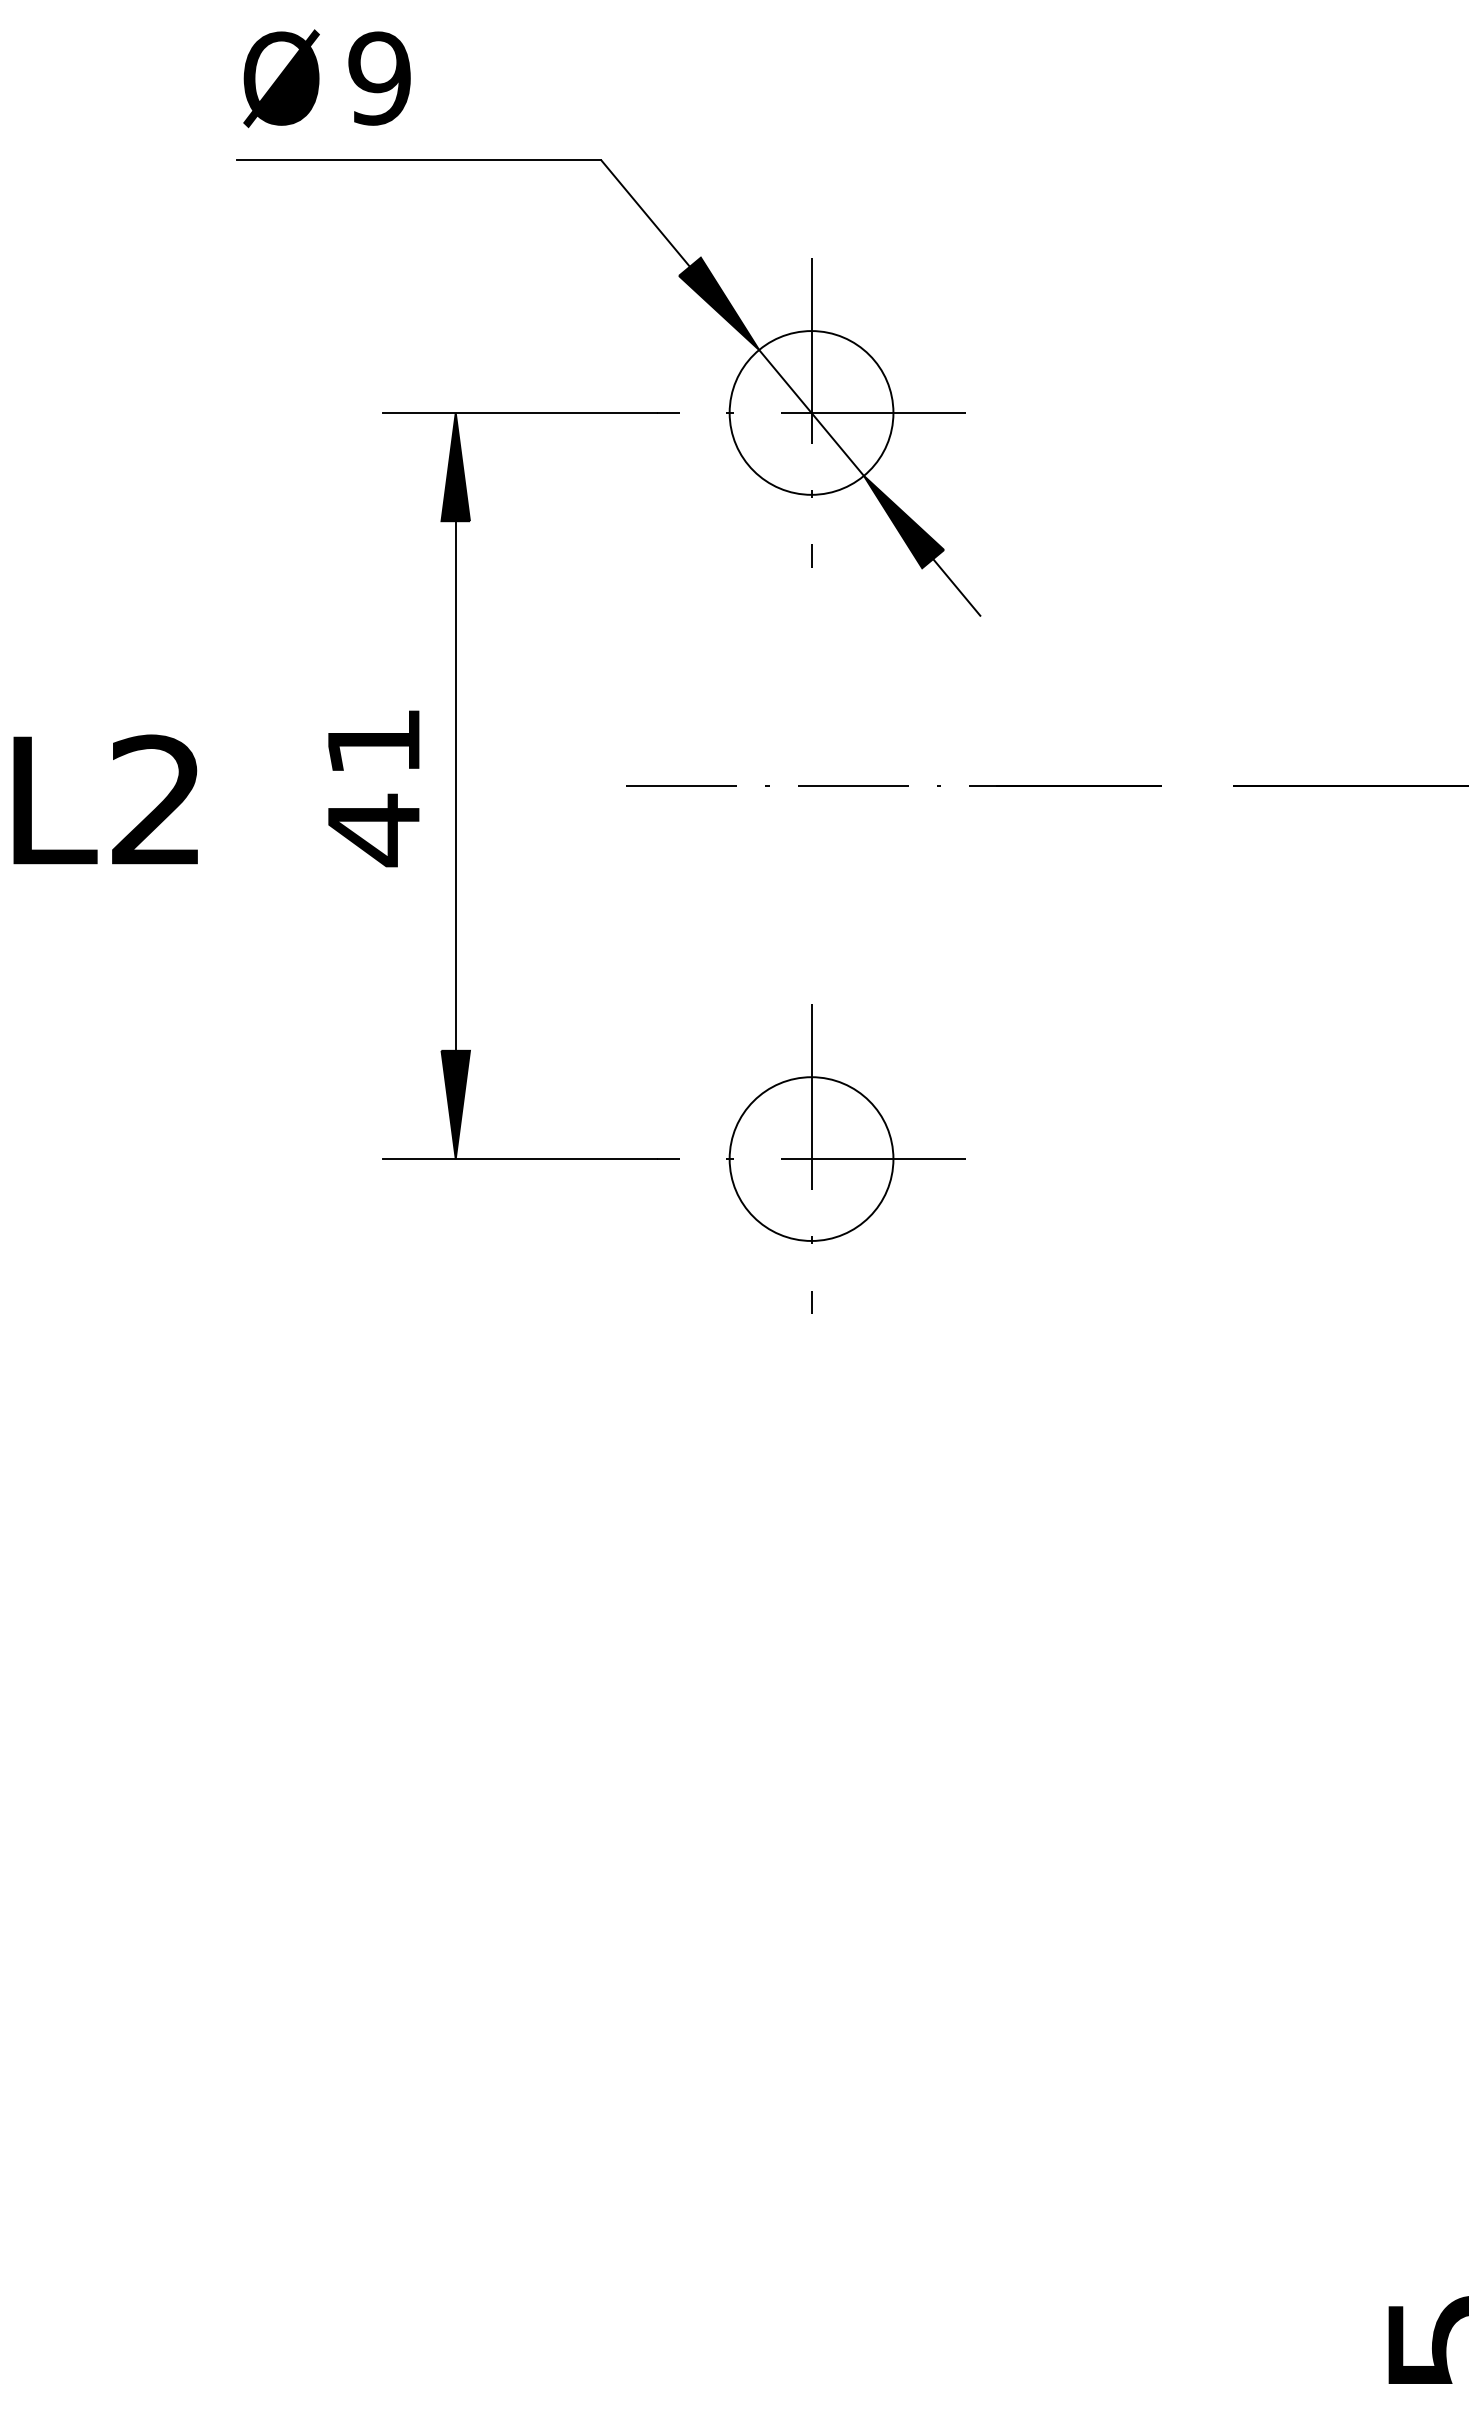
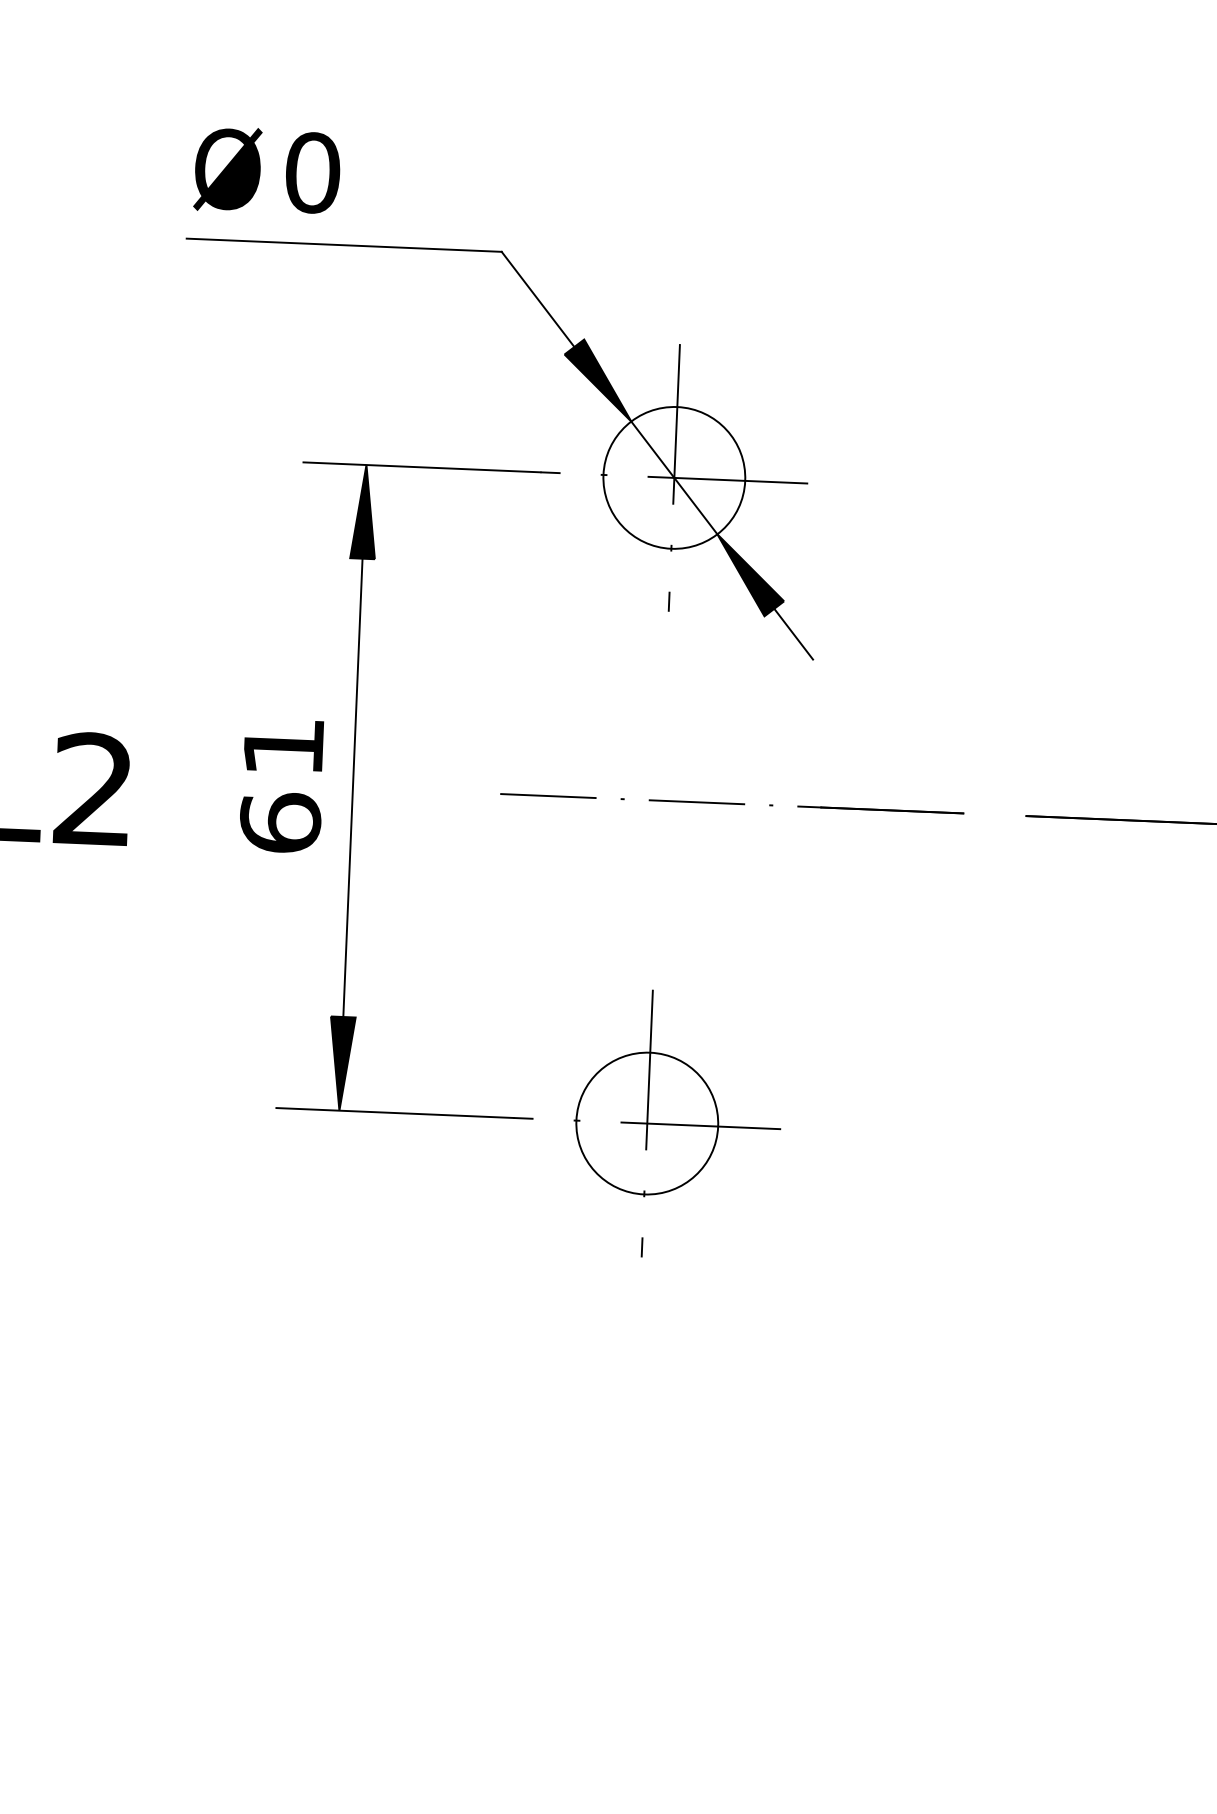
text: (379, 78) -> (312, 172), 9 -> 0
text: (373, 830) -> (280, 823), 41 -> 61

